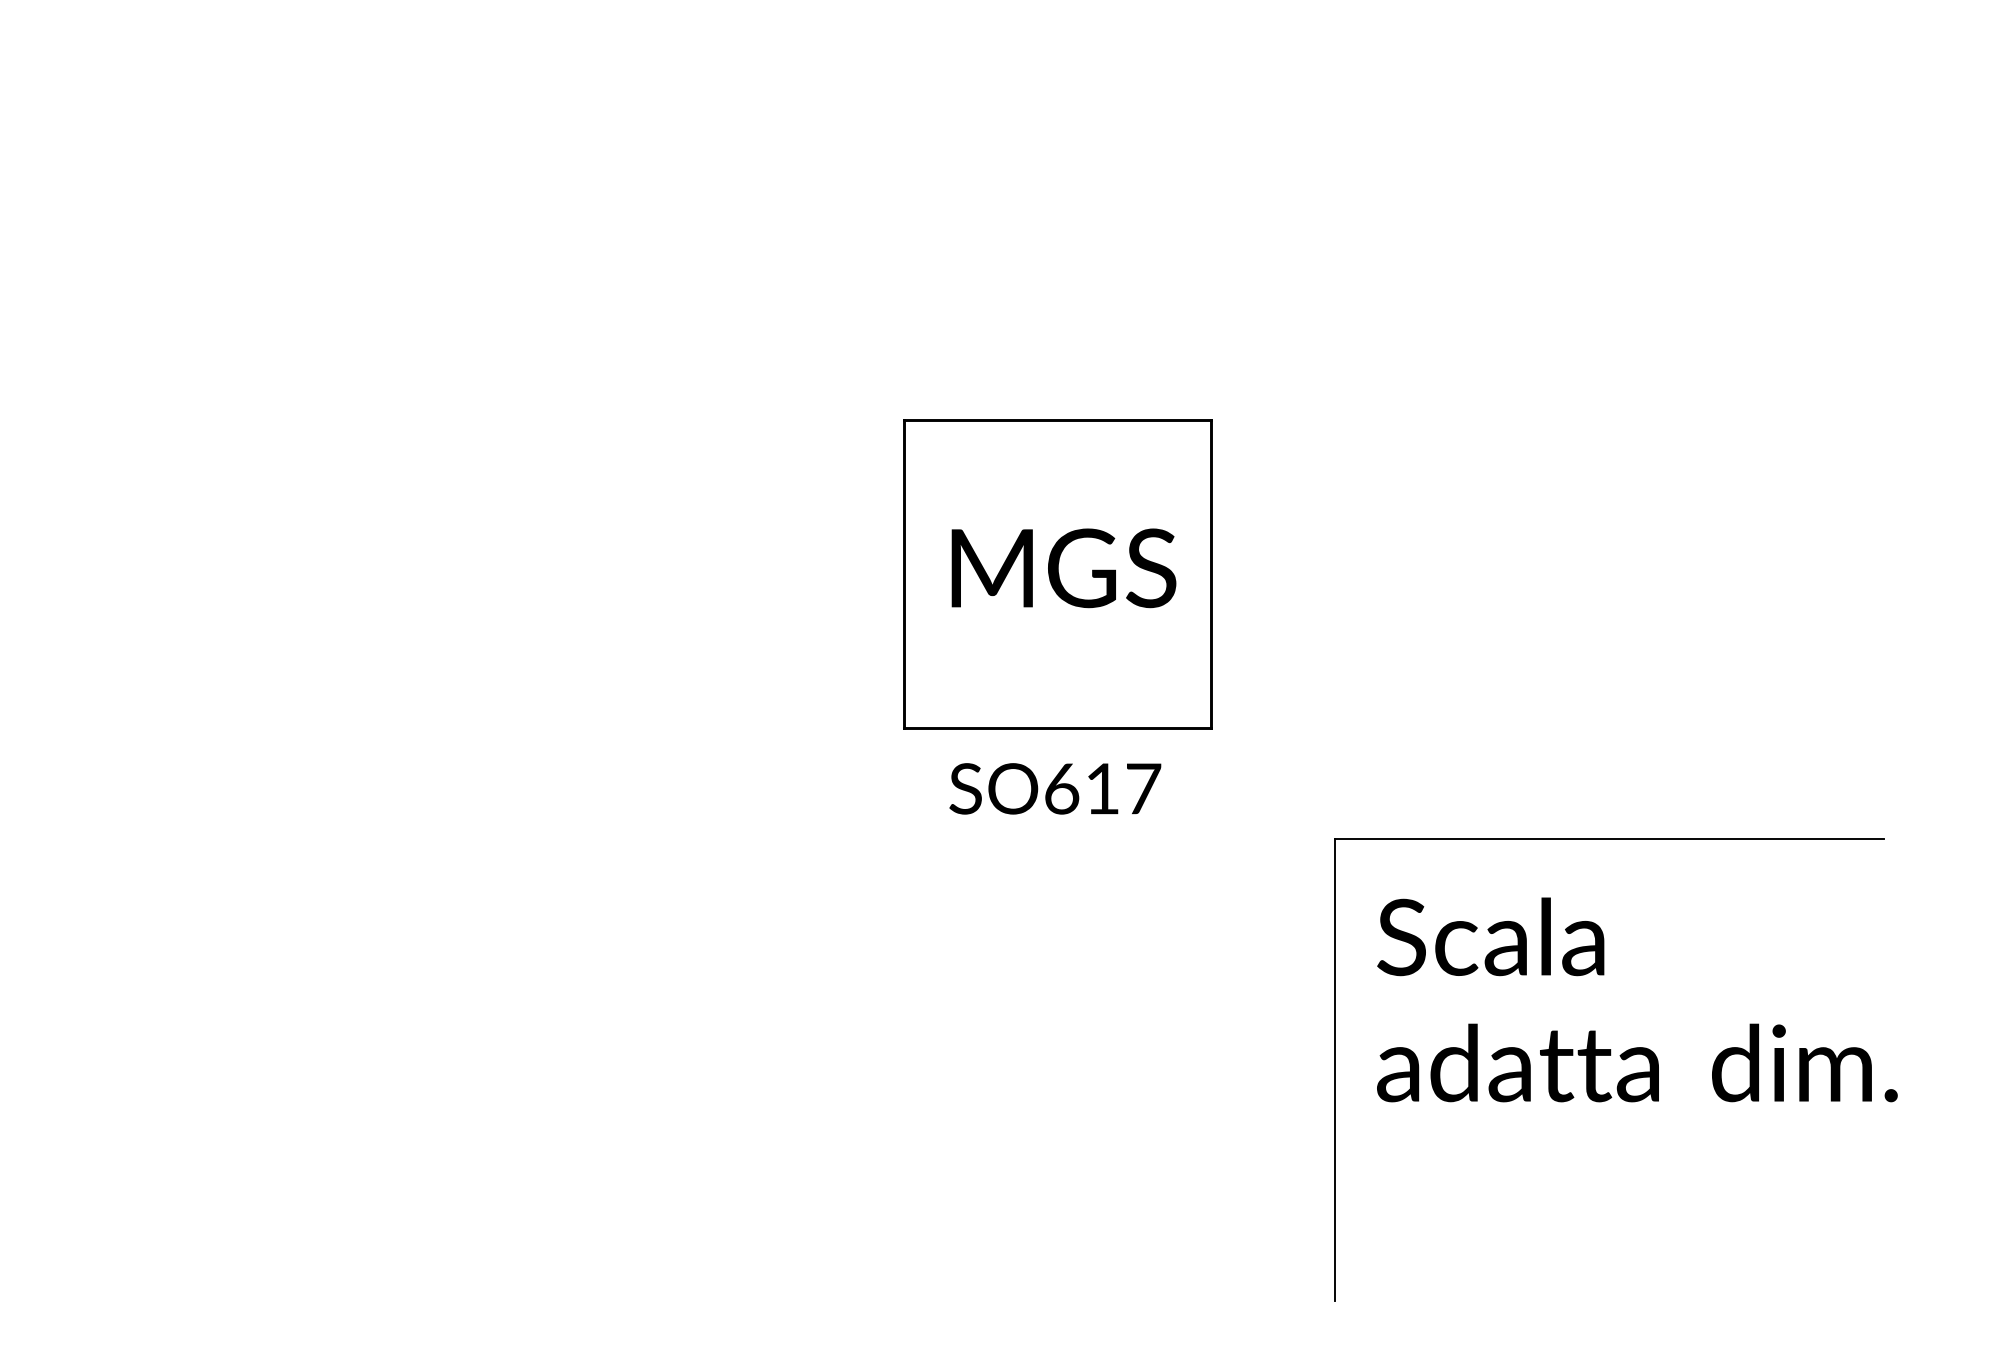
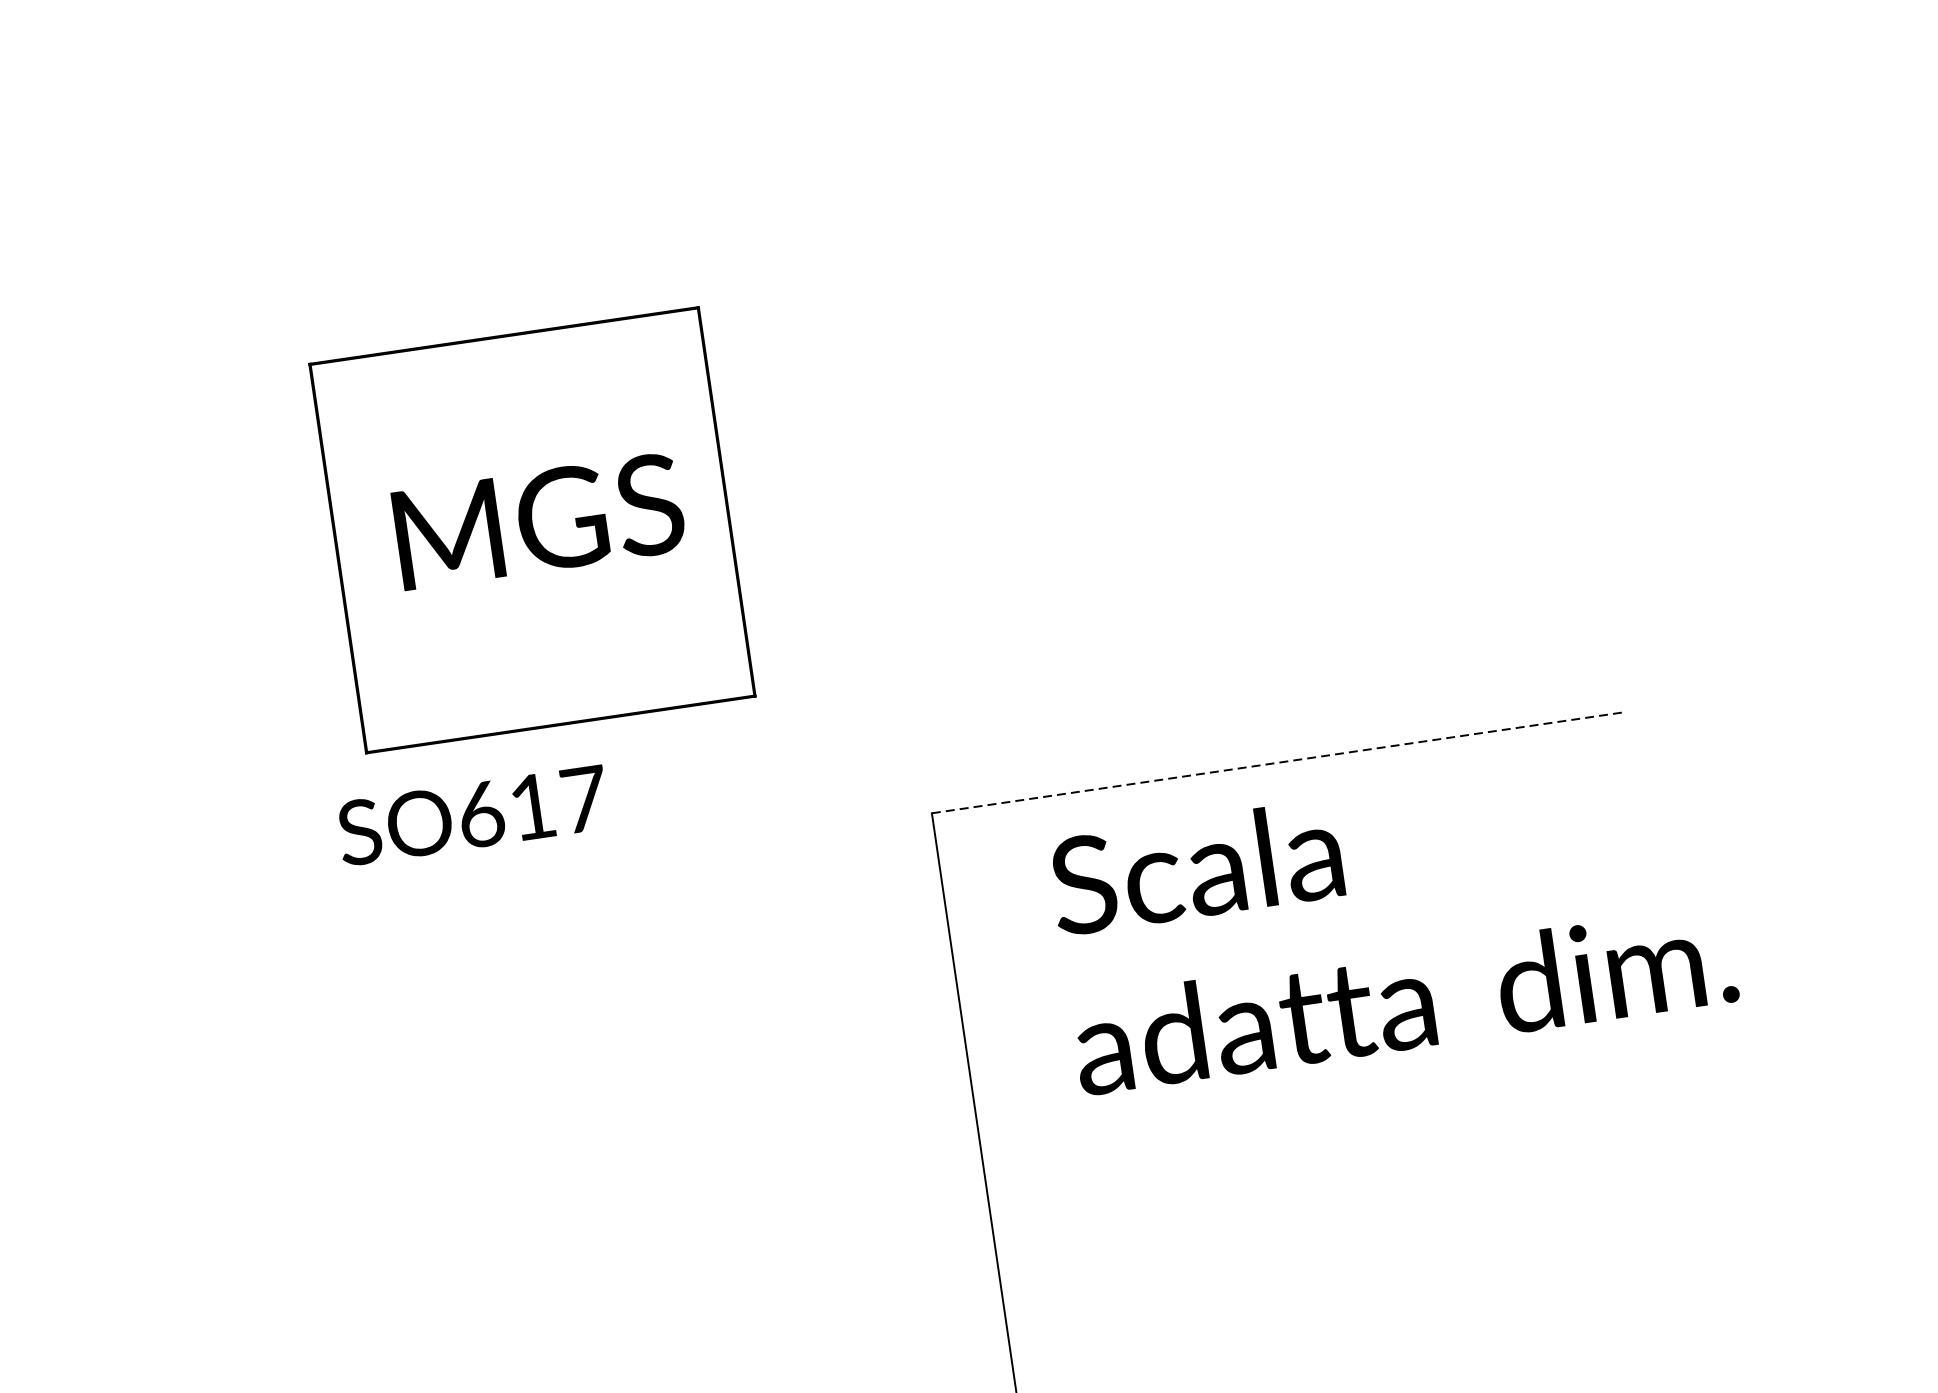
text: (1055, 788) -> (473, 815), moved
line: (1610, 838) -> (1279, 762), solid -> dashed
text: (1637, 999) -> (1392, 919), moved

